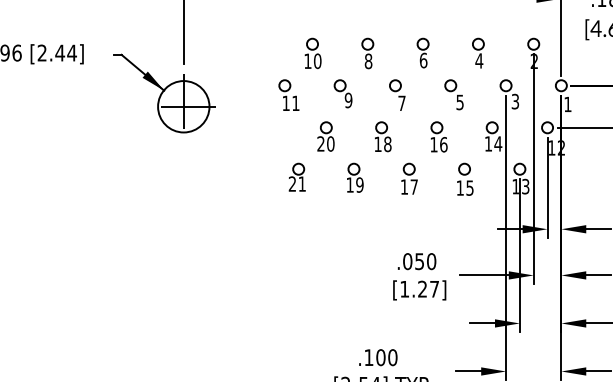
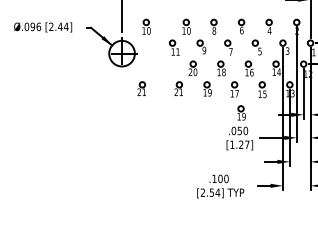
part: (232, 52) -> (146, 26), added
part: (222, 176) -> (141, 88), added
part: (423, 224) -> (241, 112), added

